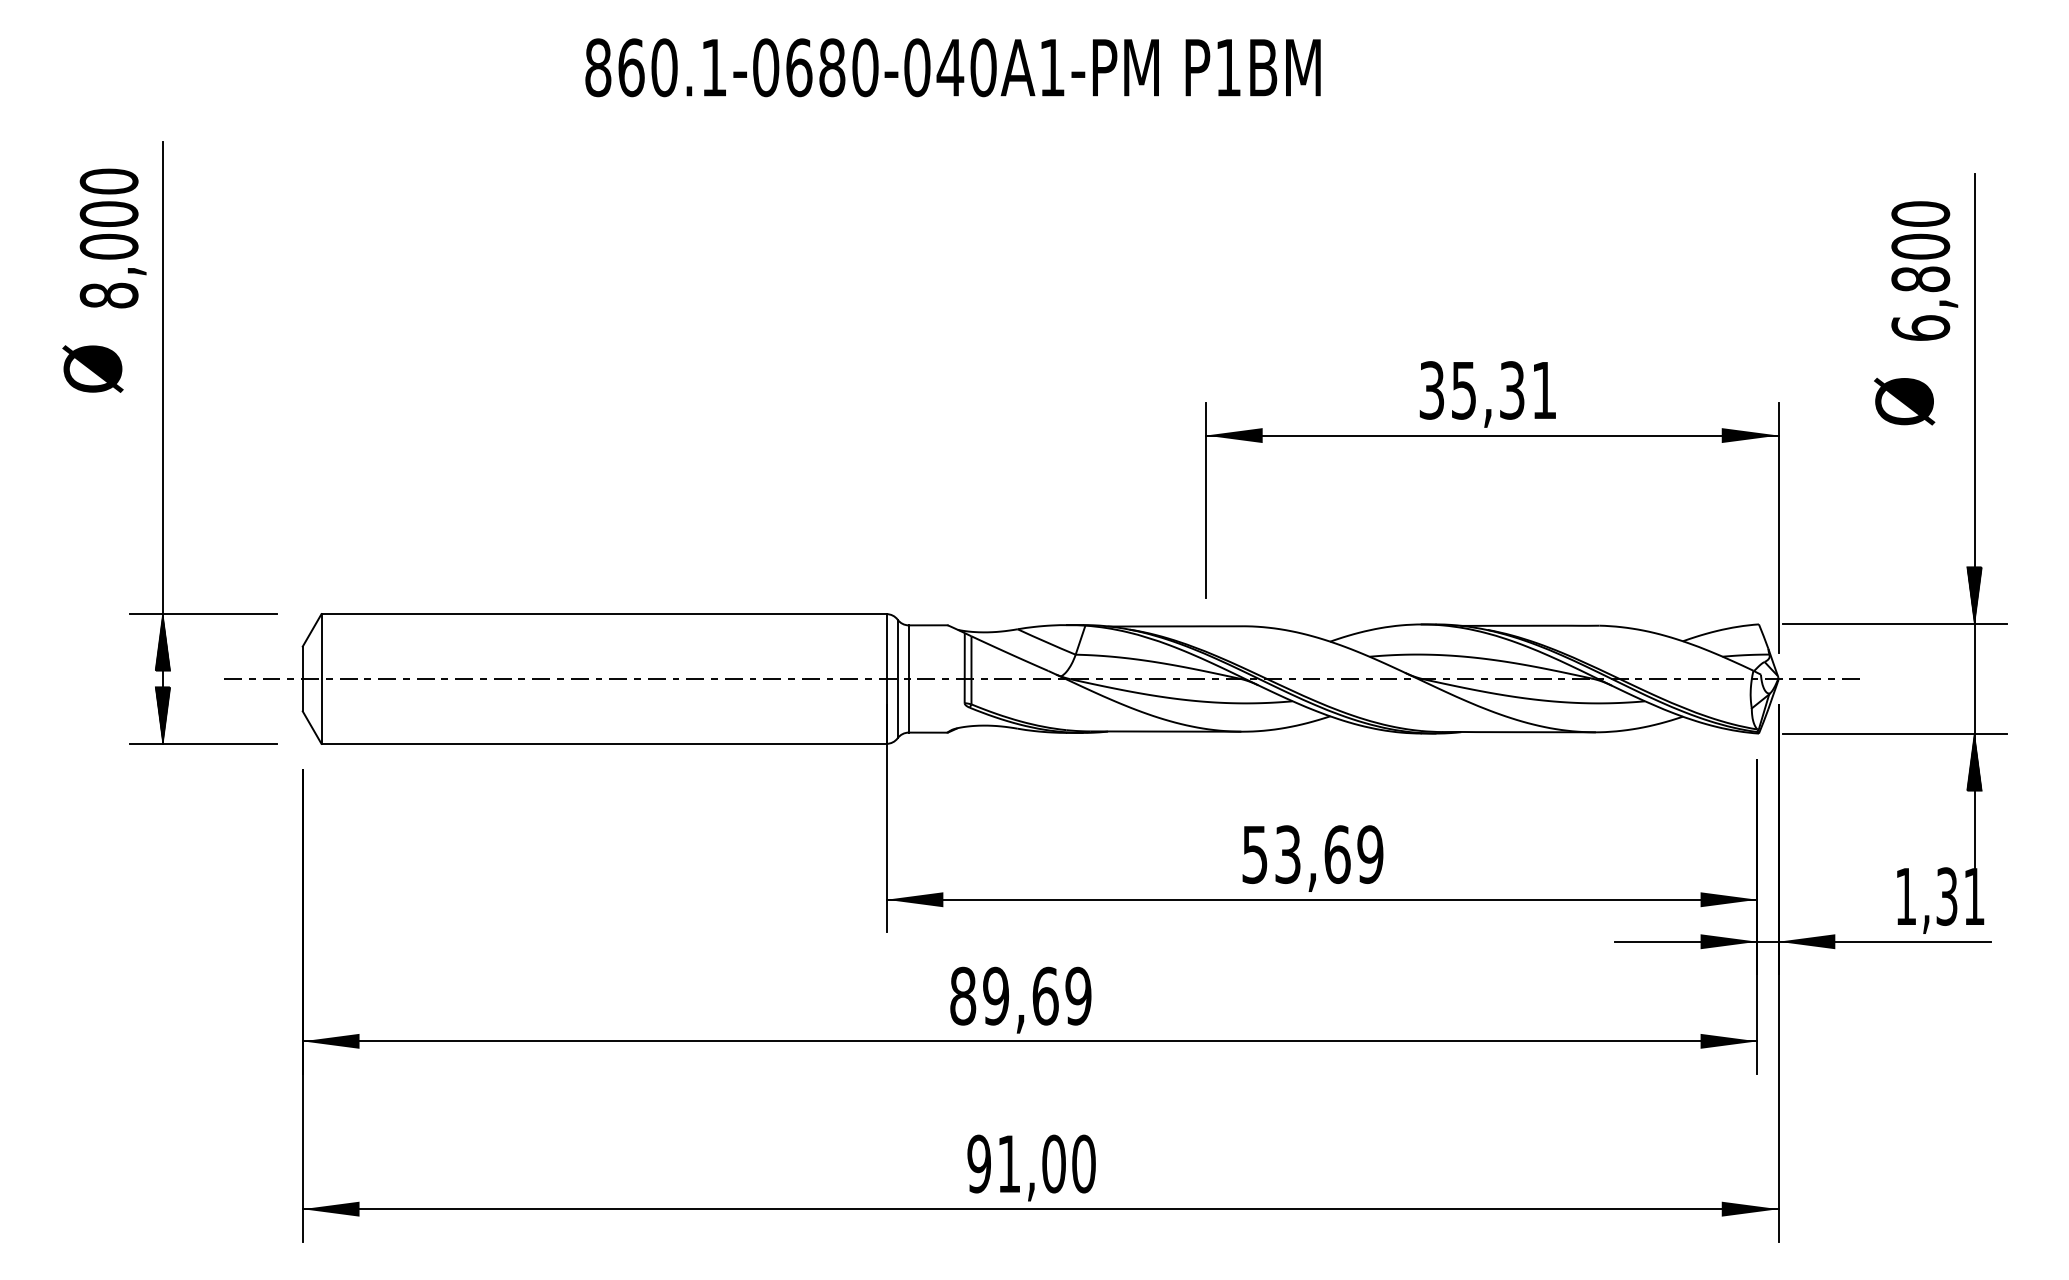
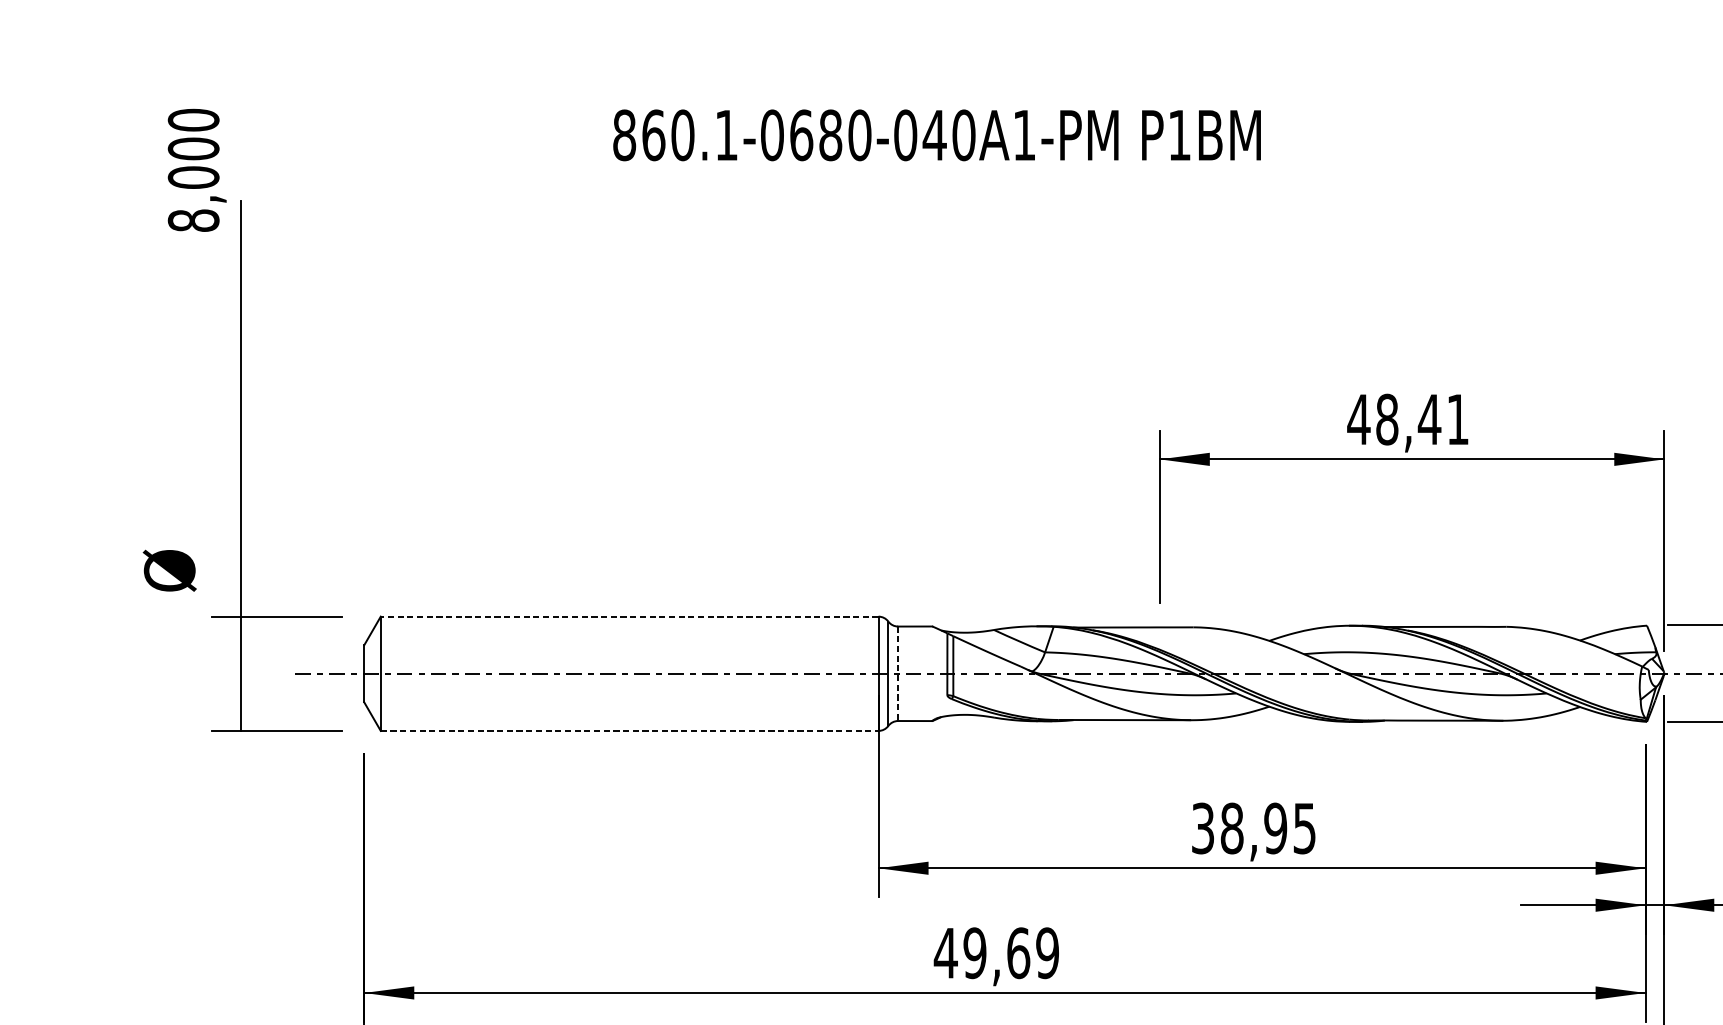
text: (112, 238) -> (196, 170), moved
text: (92, 368) -> (169, 570), moved
text: (1471, 390) -> (1393, 419), 35,31 -> 48,41
line: (604, 614) -> (630, 616), solid -> dashed
hatch: (162, 642) -> (240, 641), removed
line: (908, 678) -> (897, 673), solid -> dashed
hatch: (162, 715) -> (240, 705), removed
line: (604, 743) -> (630, 730), solid -> dashed
text: (1312, 854) -> (1253, 828), 53,69 -> 38,95
text: (962, 995) -> (945, 952), 89,69 -> 49,69

